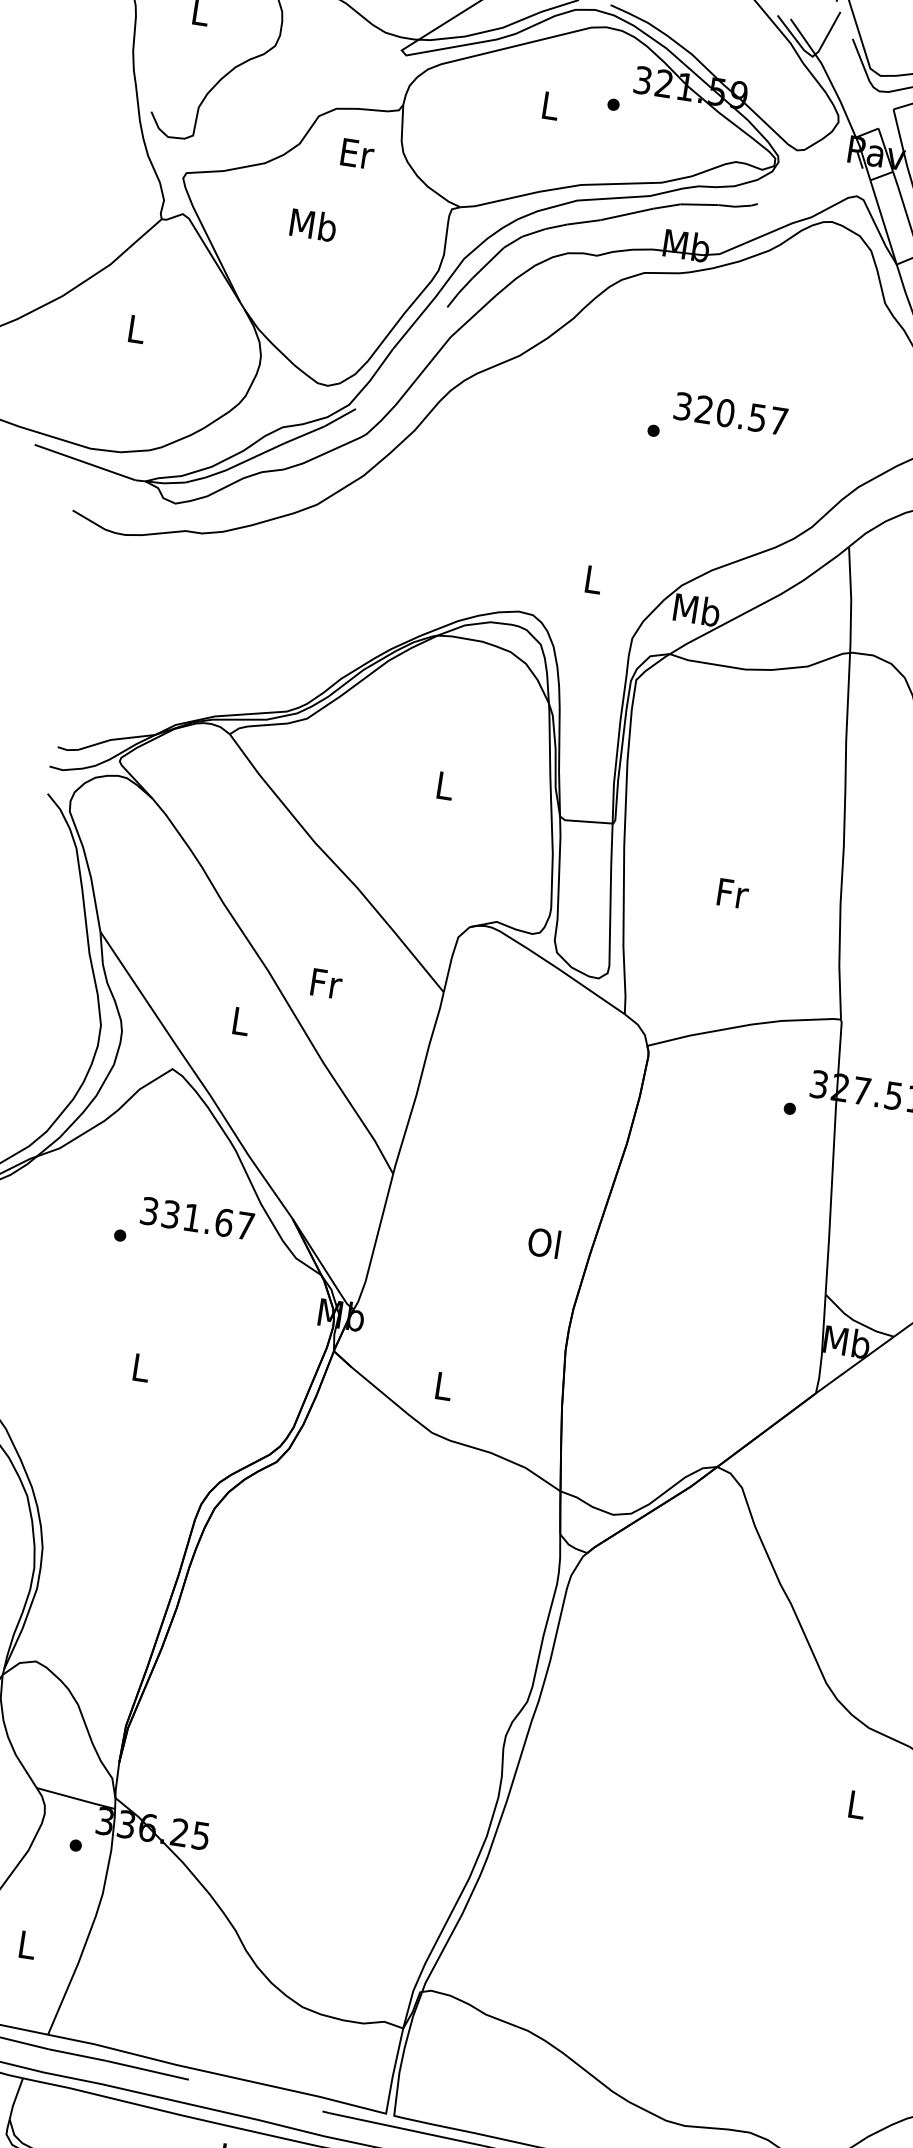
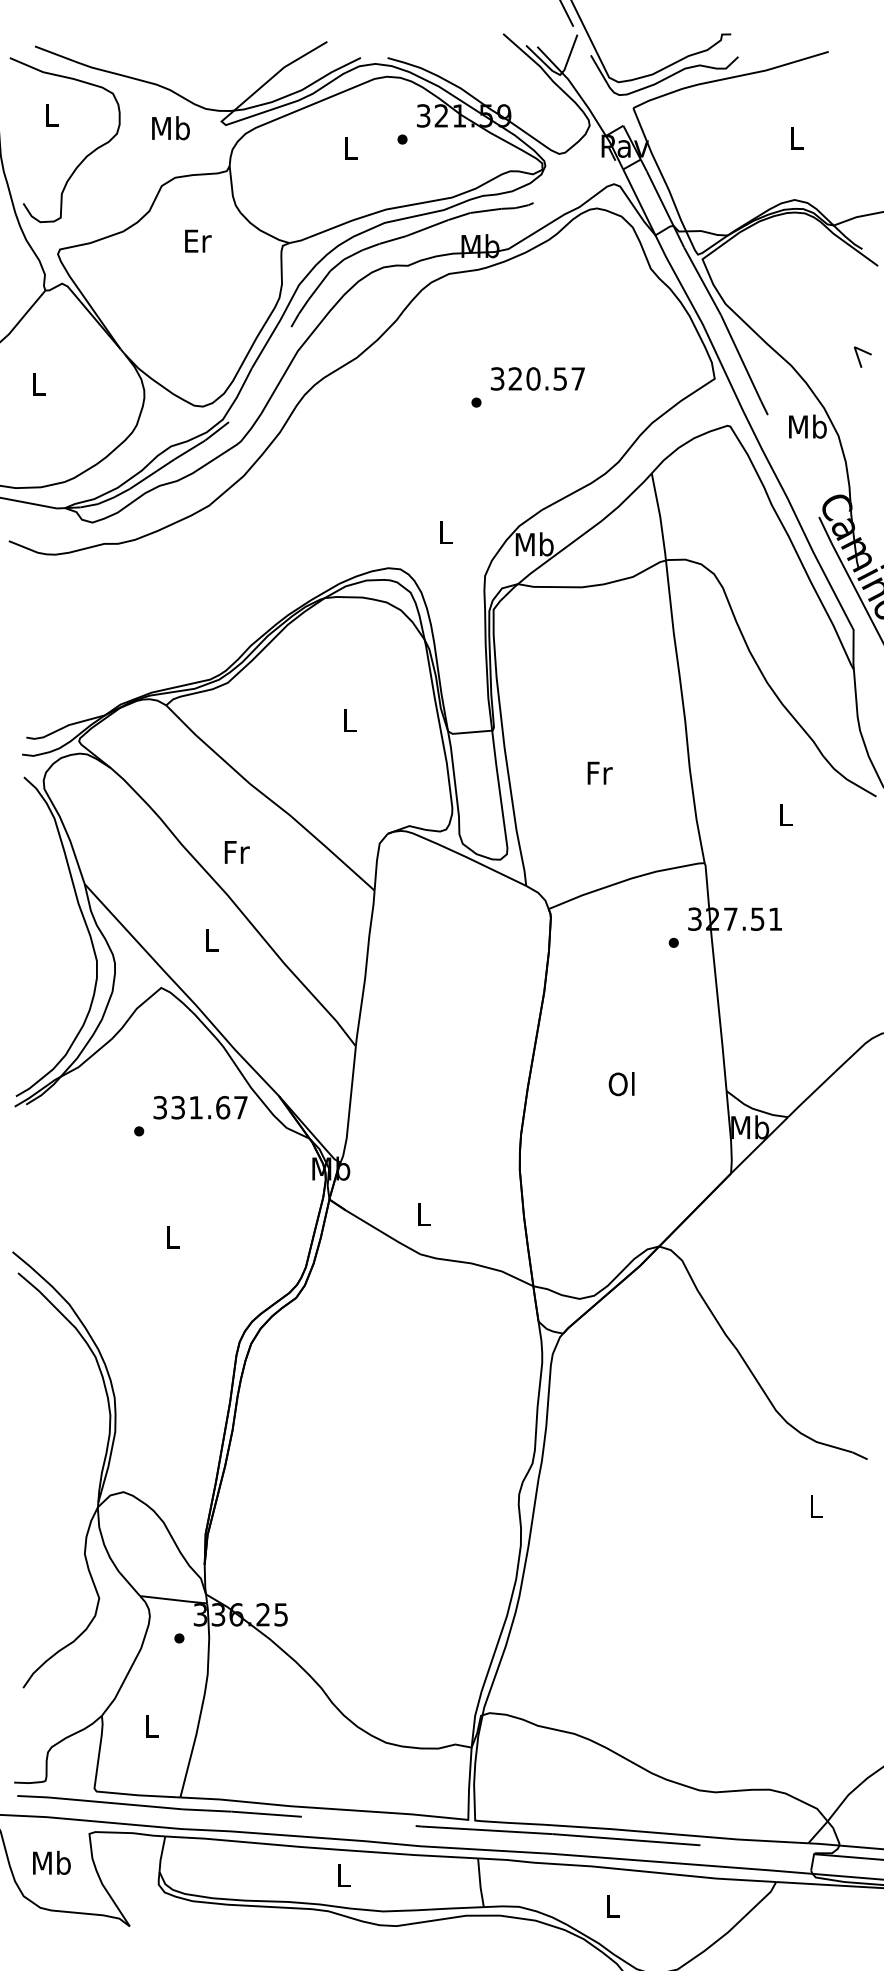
text: (357, 153) -> (198, 240), moved
text: (312, 225) -> (170, 128), moved
text: (325, 983) -> (236, 852), moved
text: (543, 1243) -> (621, 1084), moved

